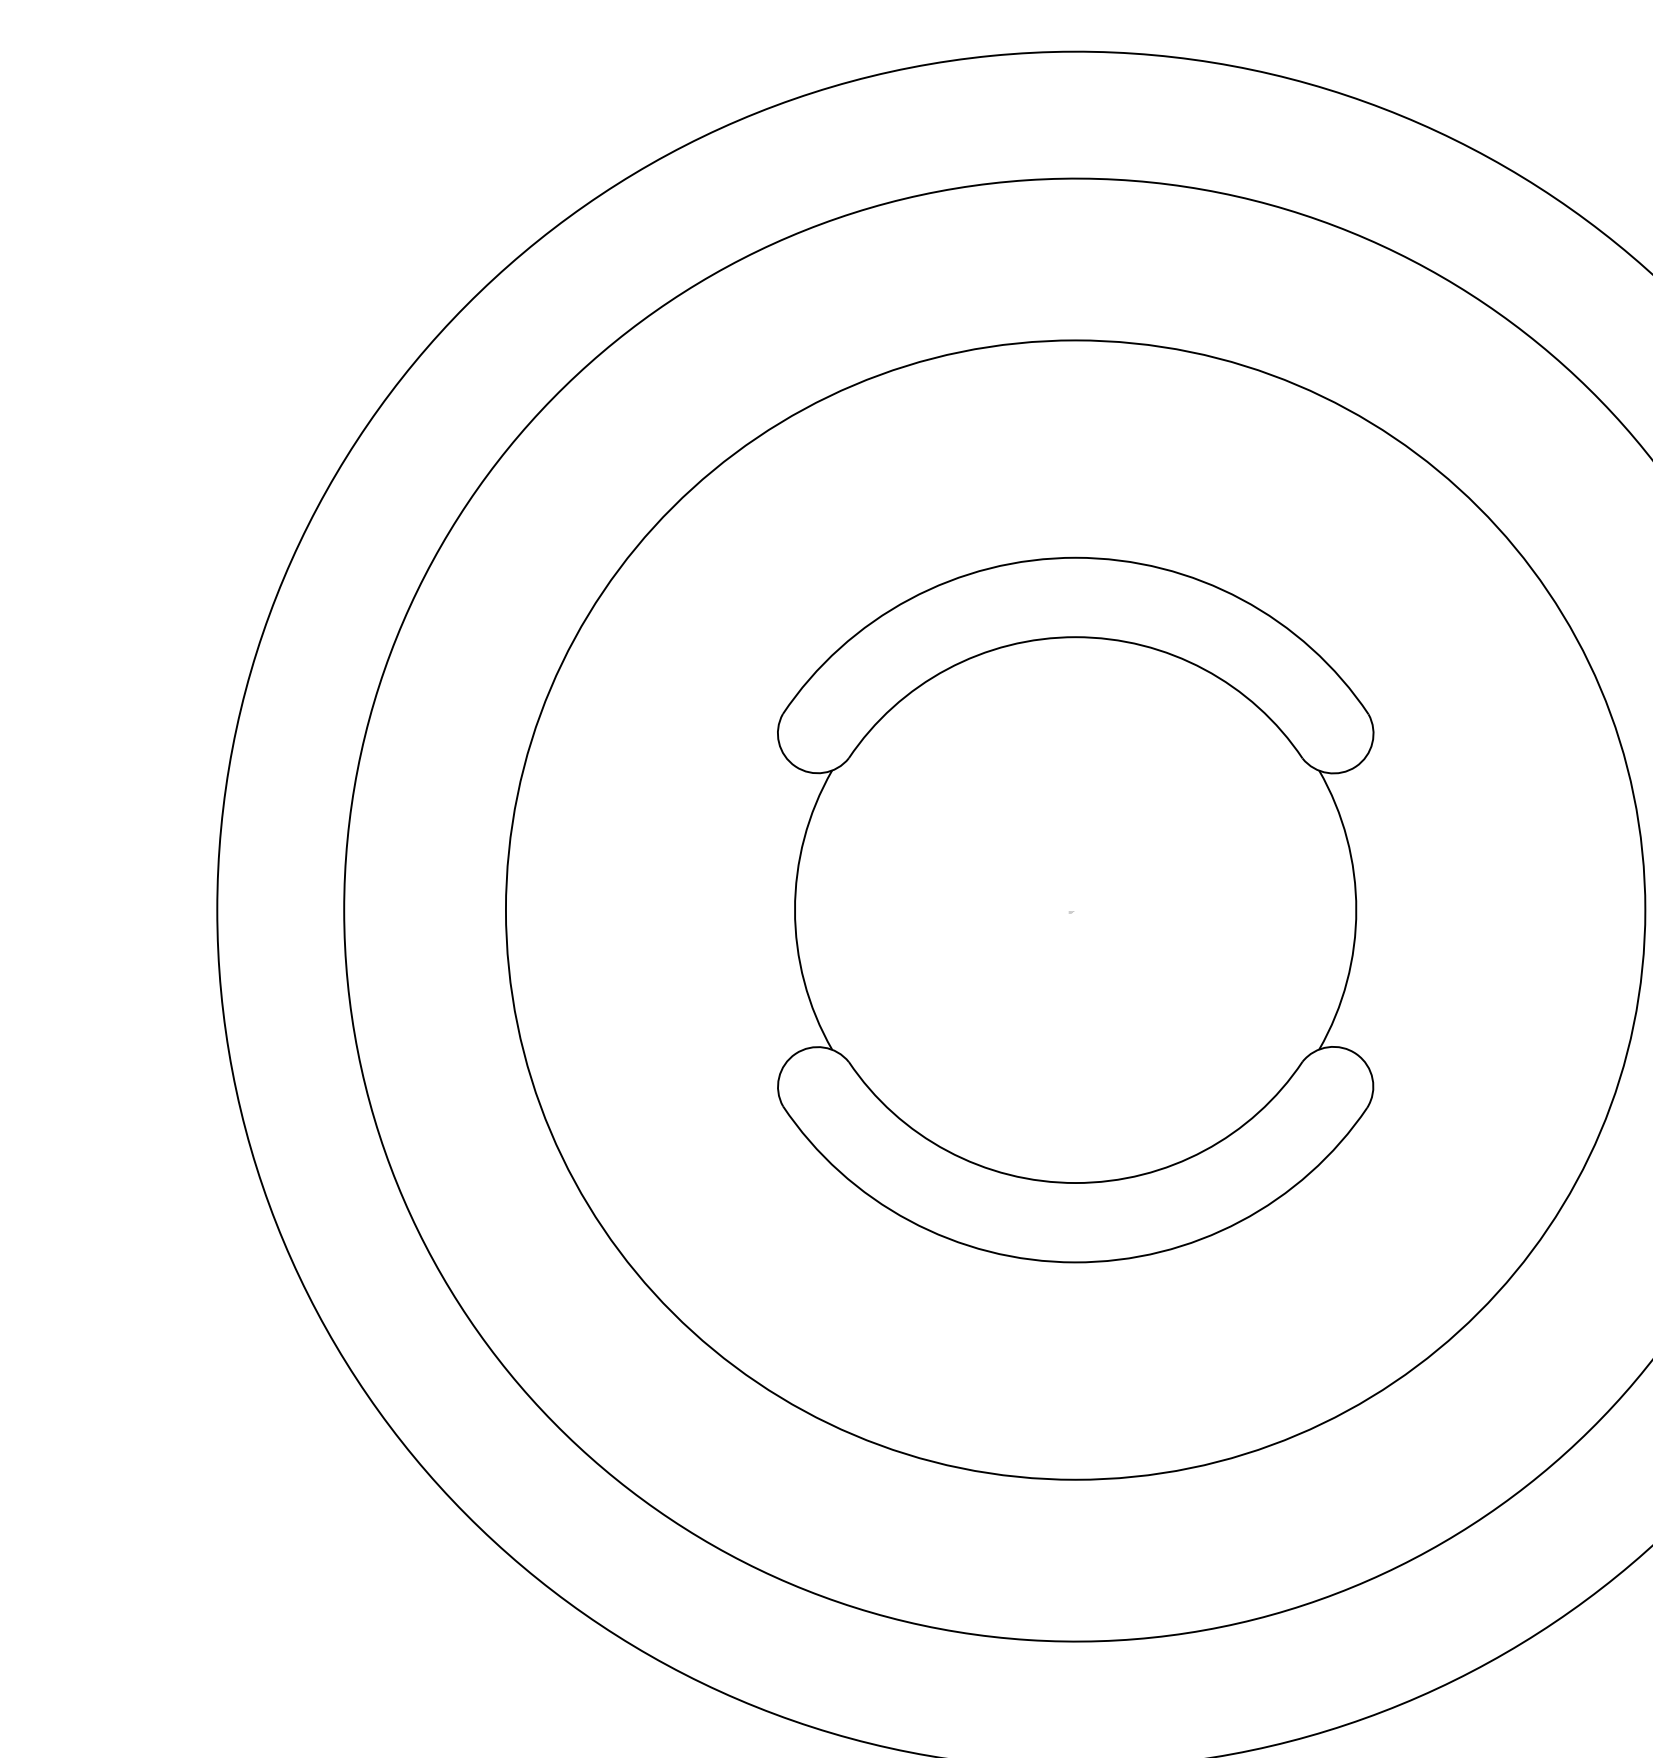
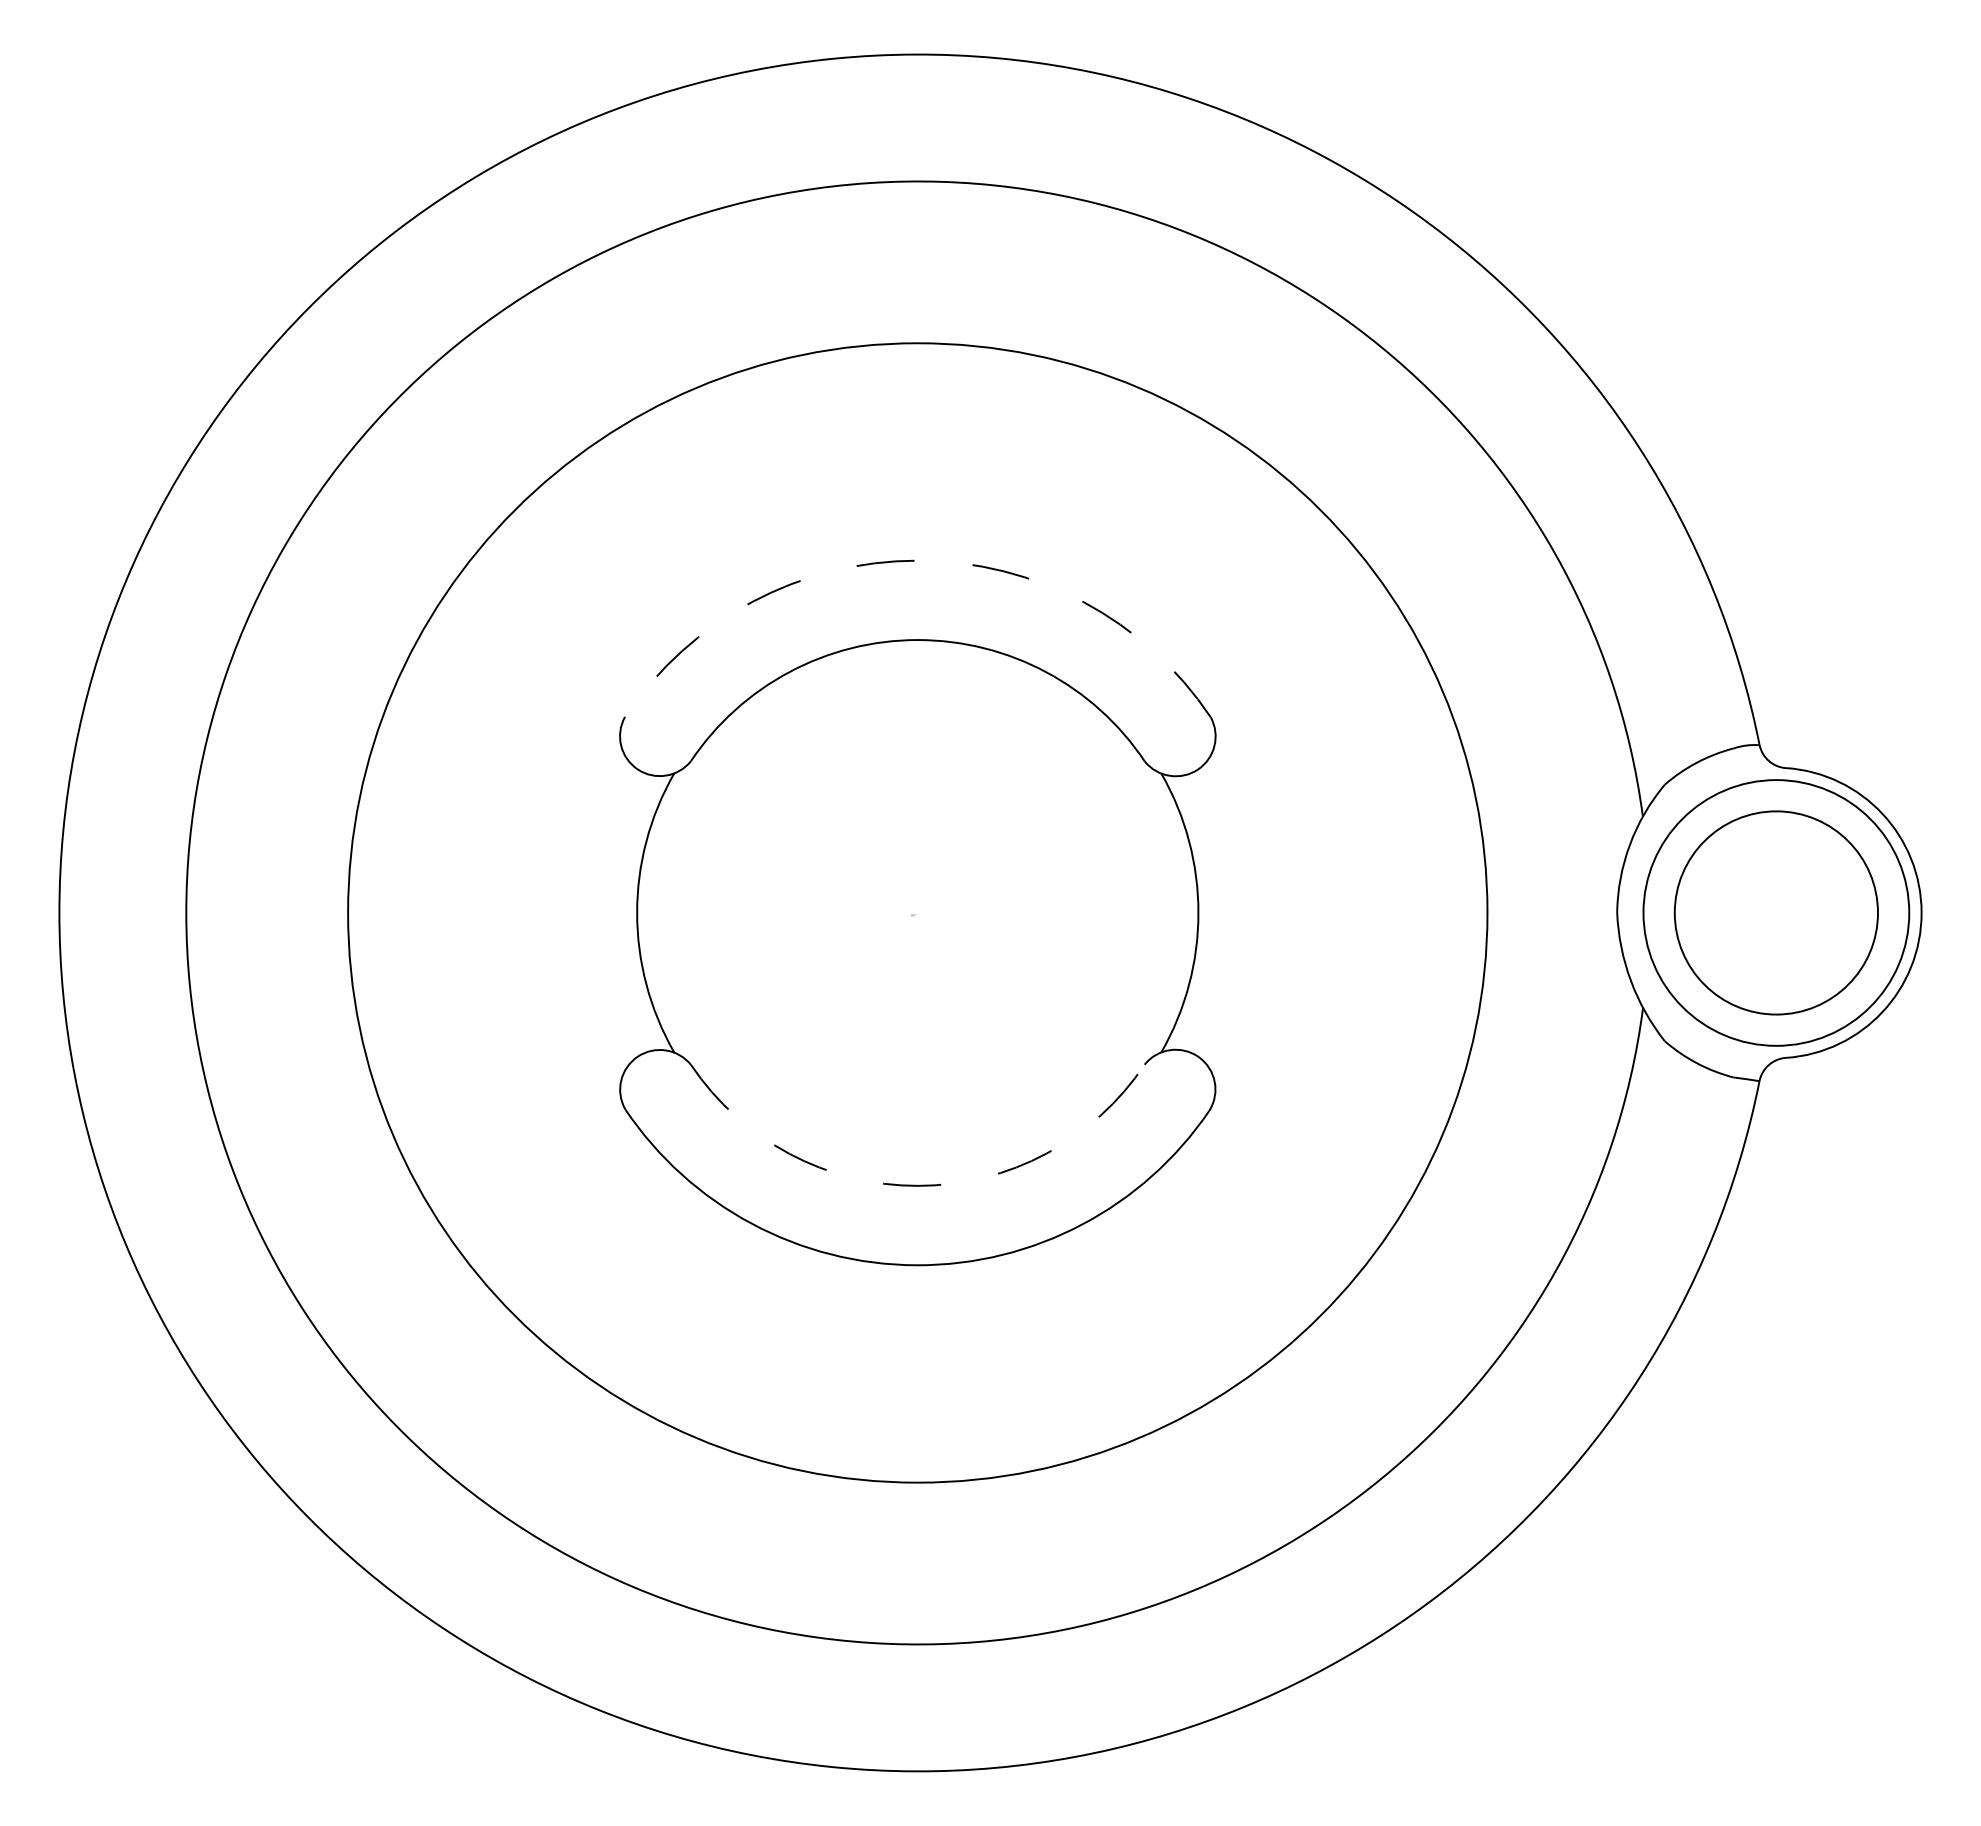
arc: (1075, 557) -> (917, 560), solid -> dashed
arc: (1075, 1182) -> (917, 1185), solid -> dashed

